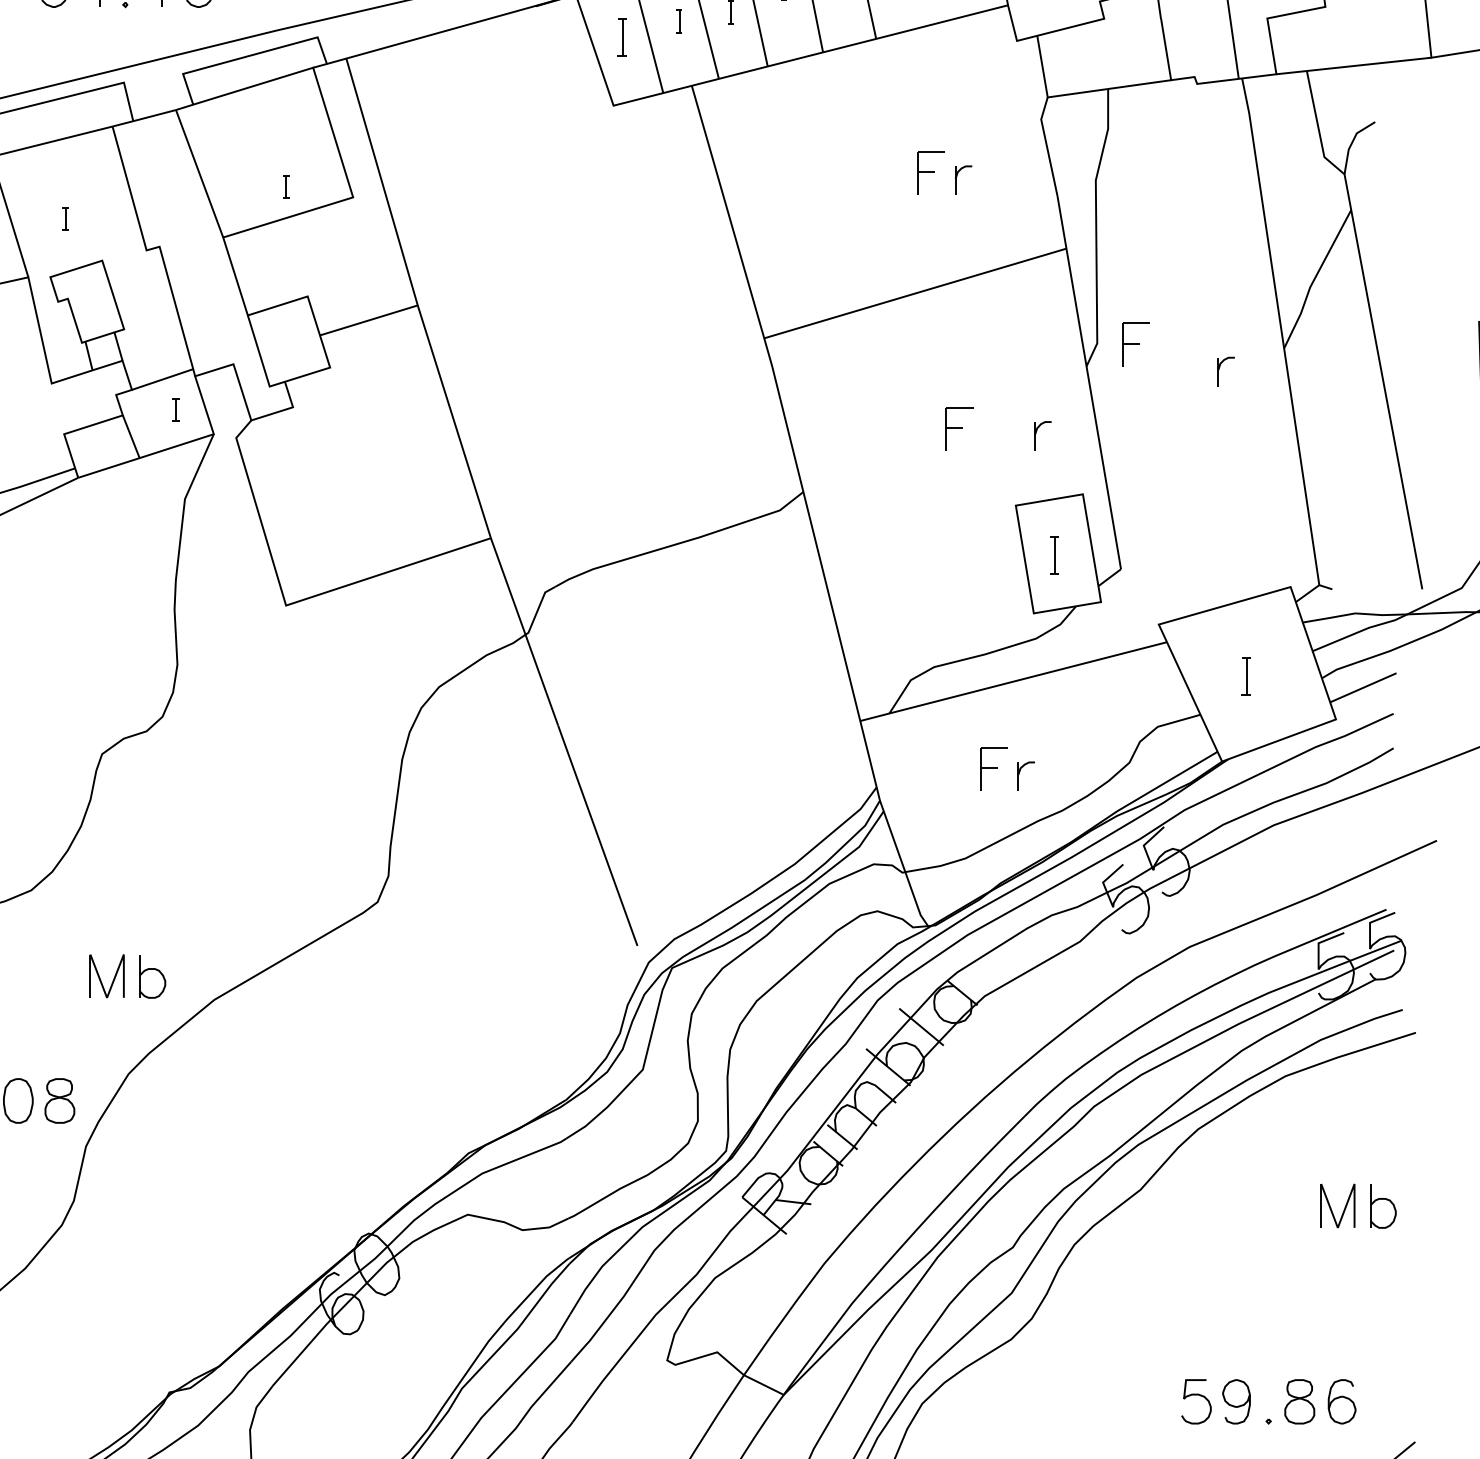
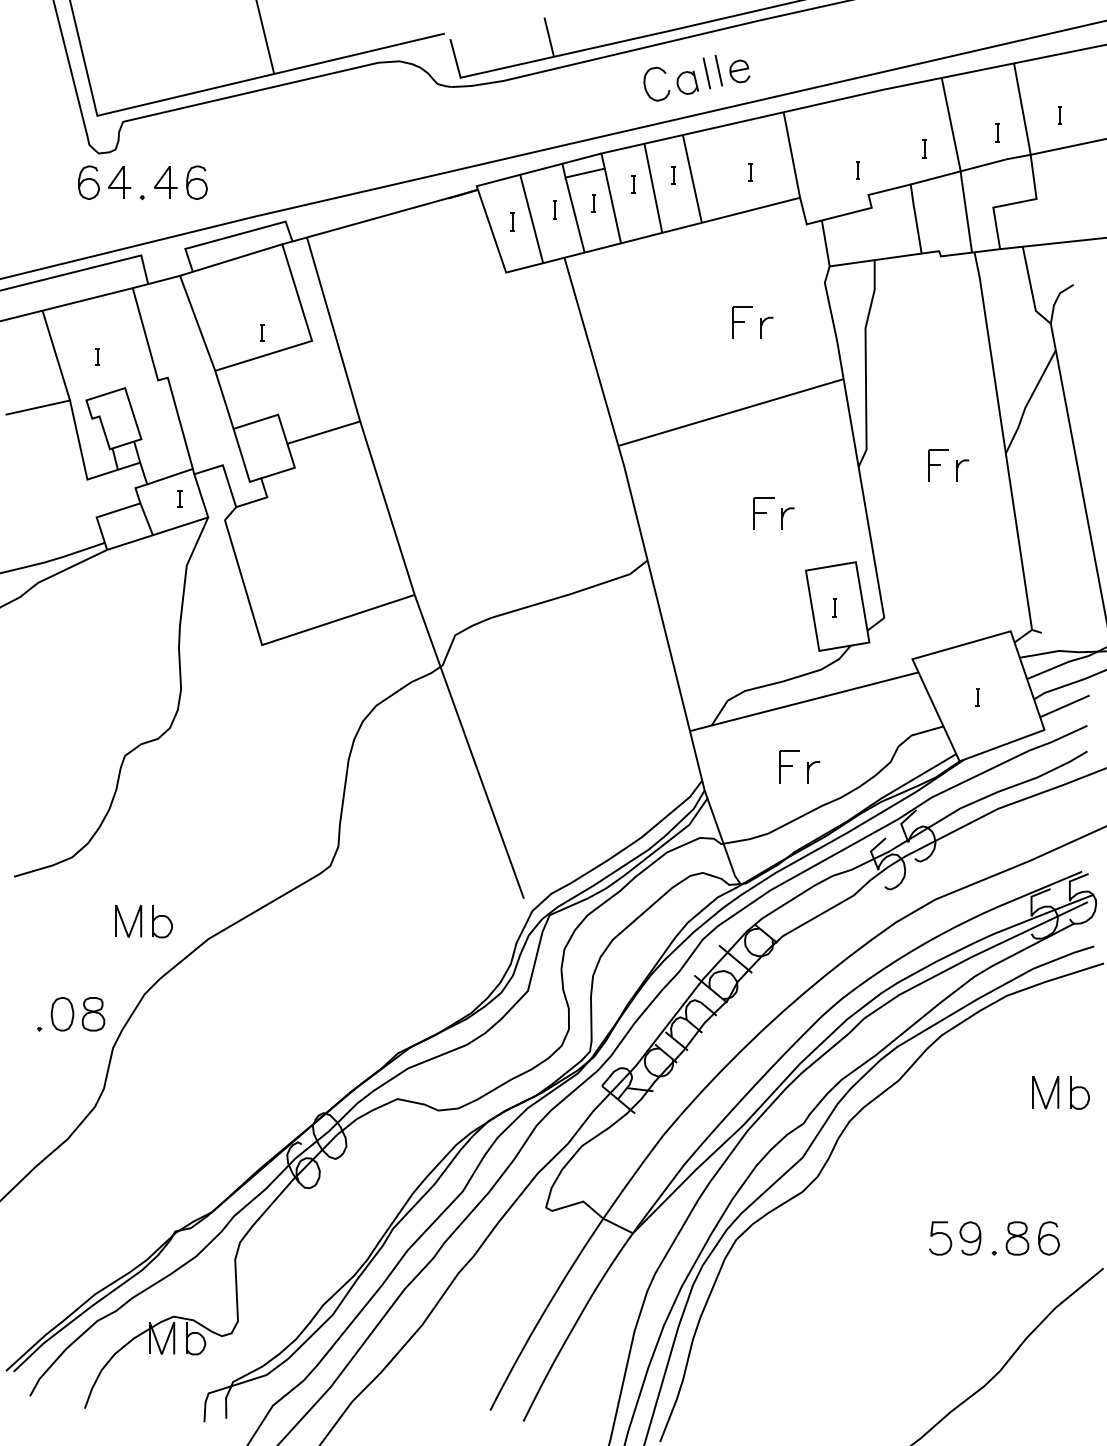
part: (622, 37) -> (512, 221), size x0.62
part: (1136, 344) -> (938, 465), moved
part: (1042, 435) -> (787, 518), moved
part: (1054, 555) -> (834, 607), size x0.62
part: (1246, 675) -> (977, 697), size x0.62

